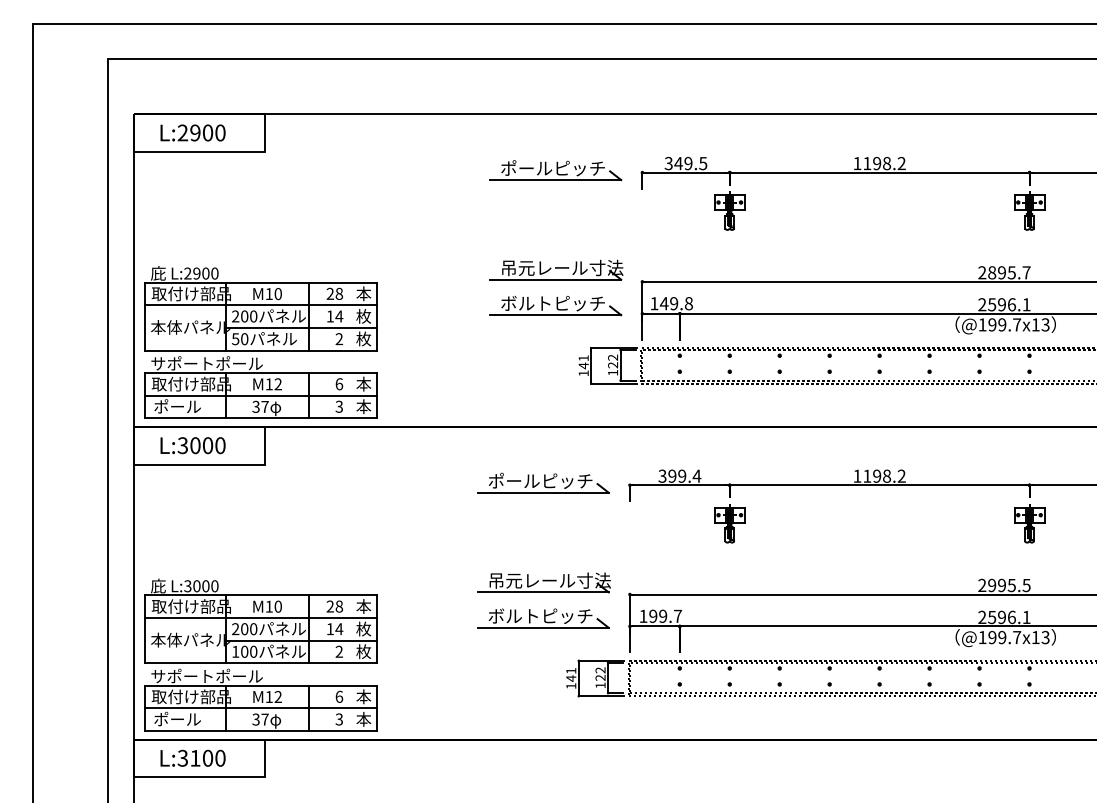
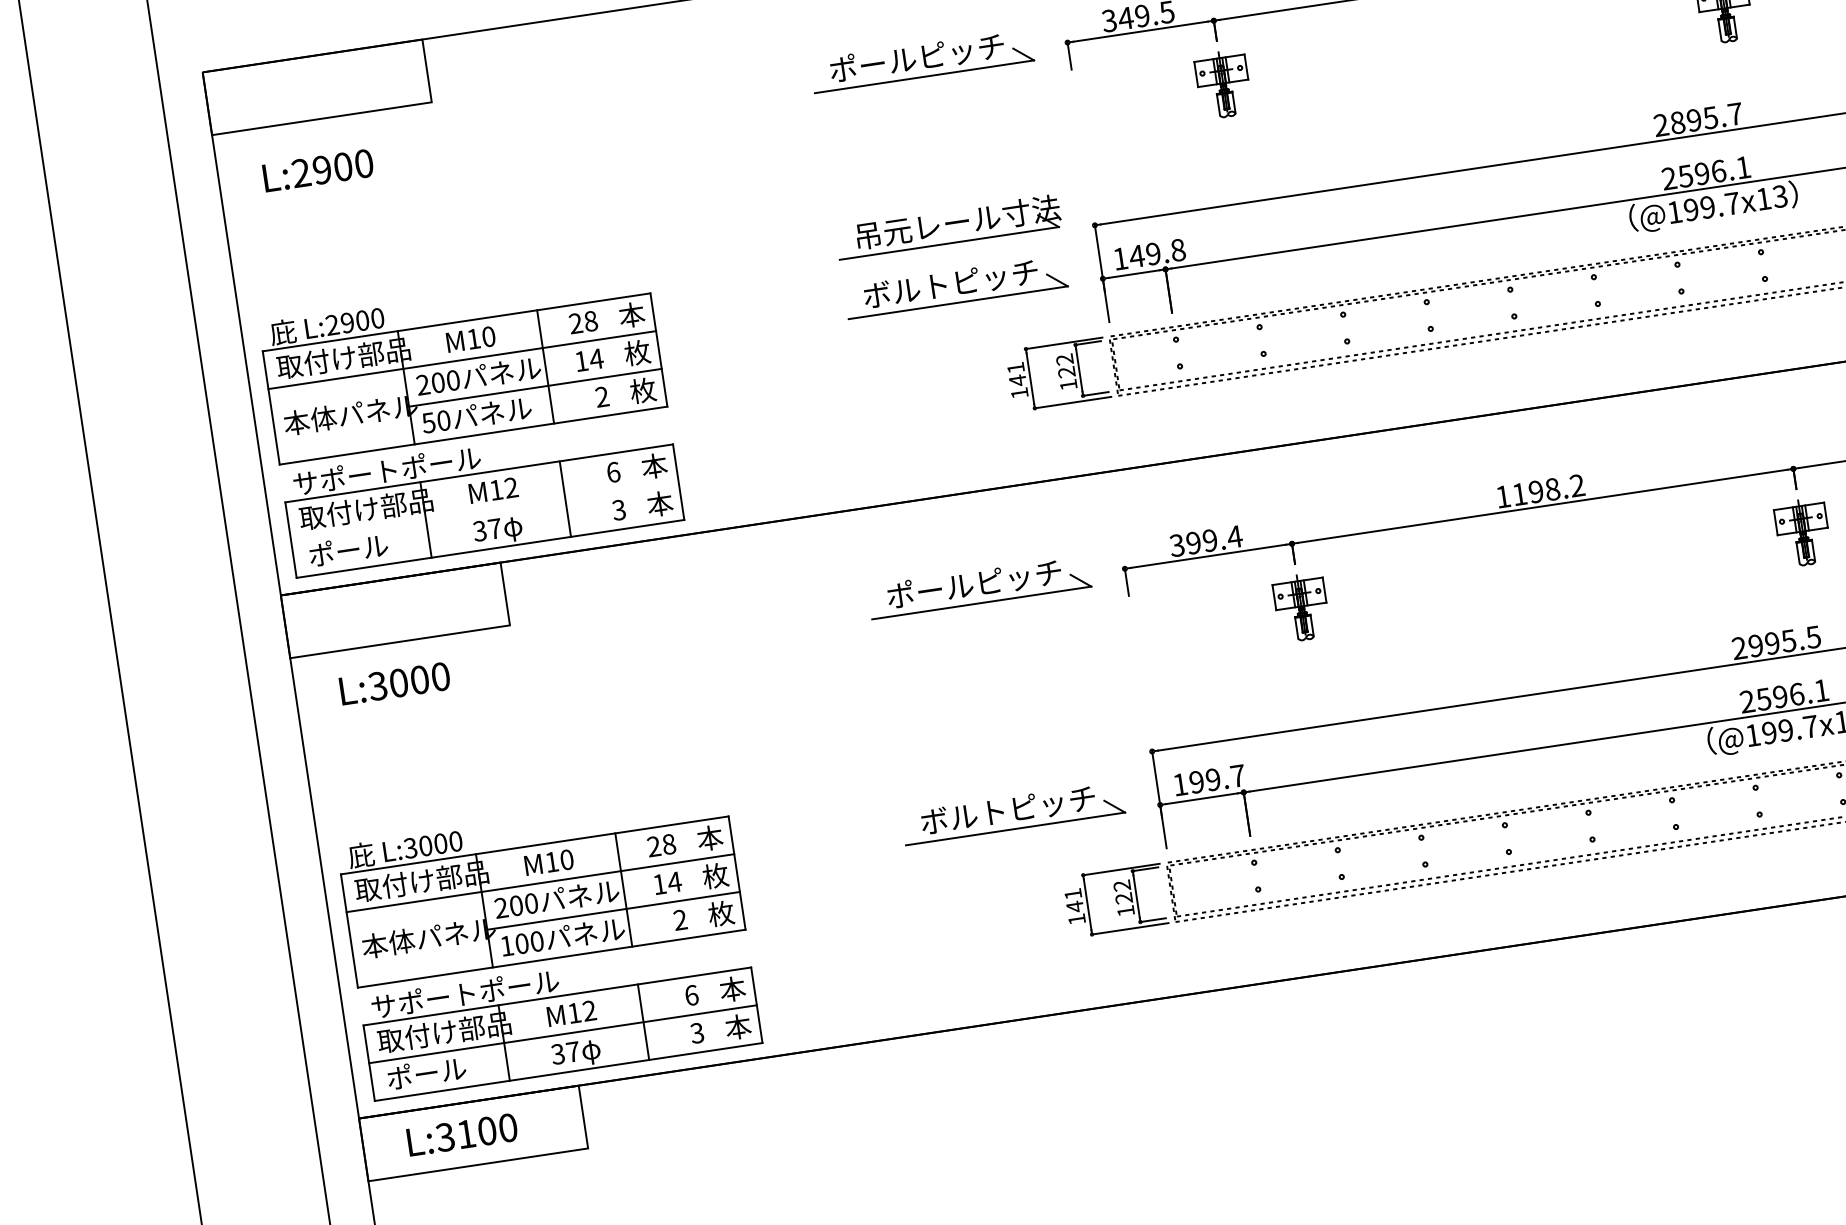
text: (192, 132) -> (317, 169), moved
line: (260, 395) -> (484, 510), removed
text: (192, 445) -> (393, 683), moved
part: (543, 582) -> (1004, 753), removed

